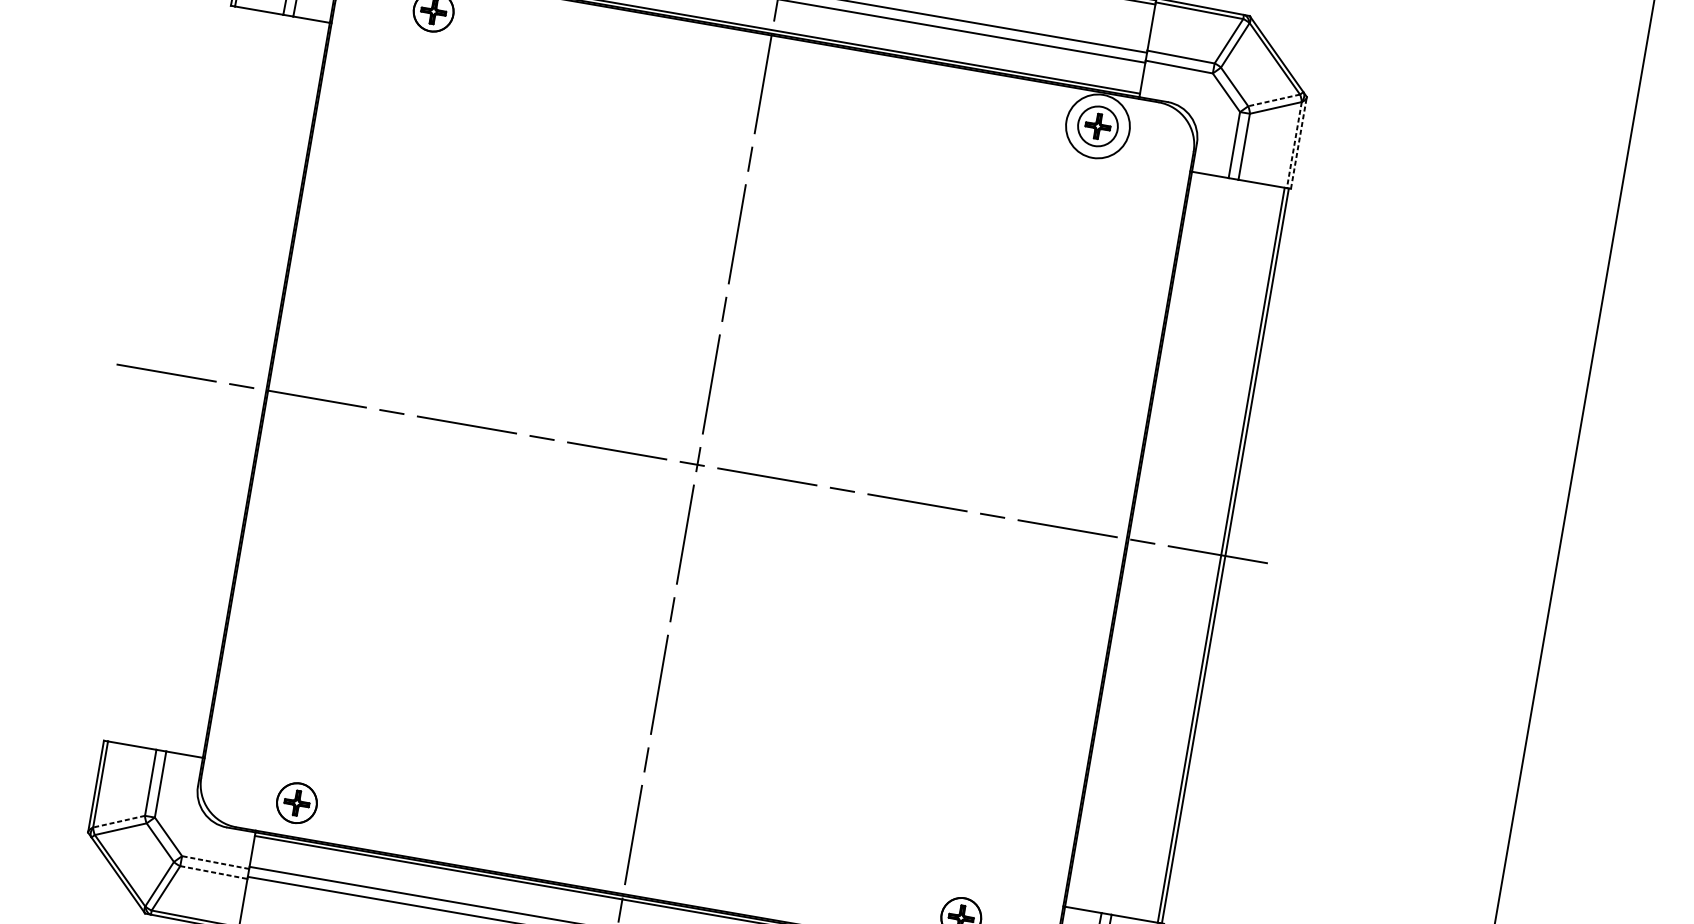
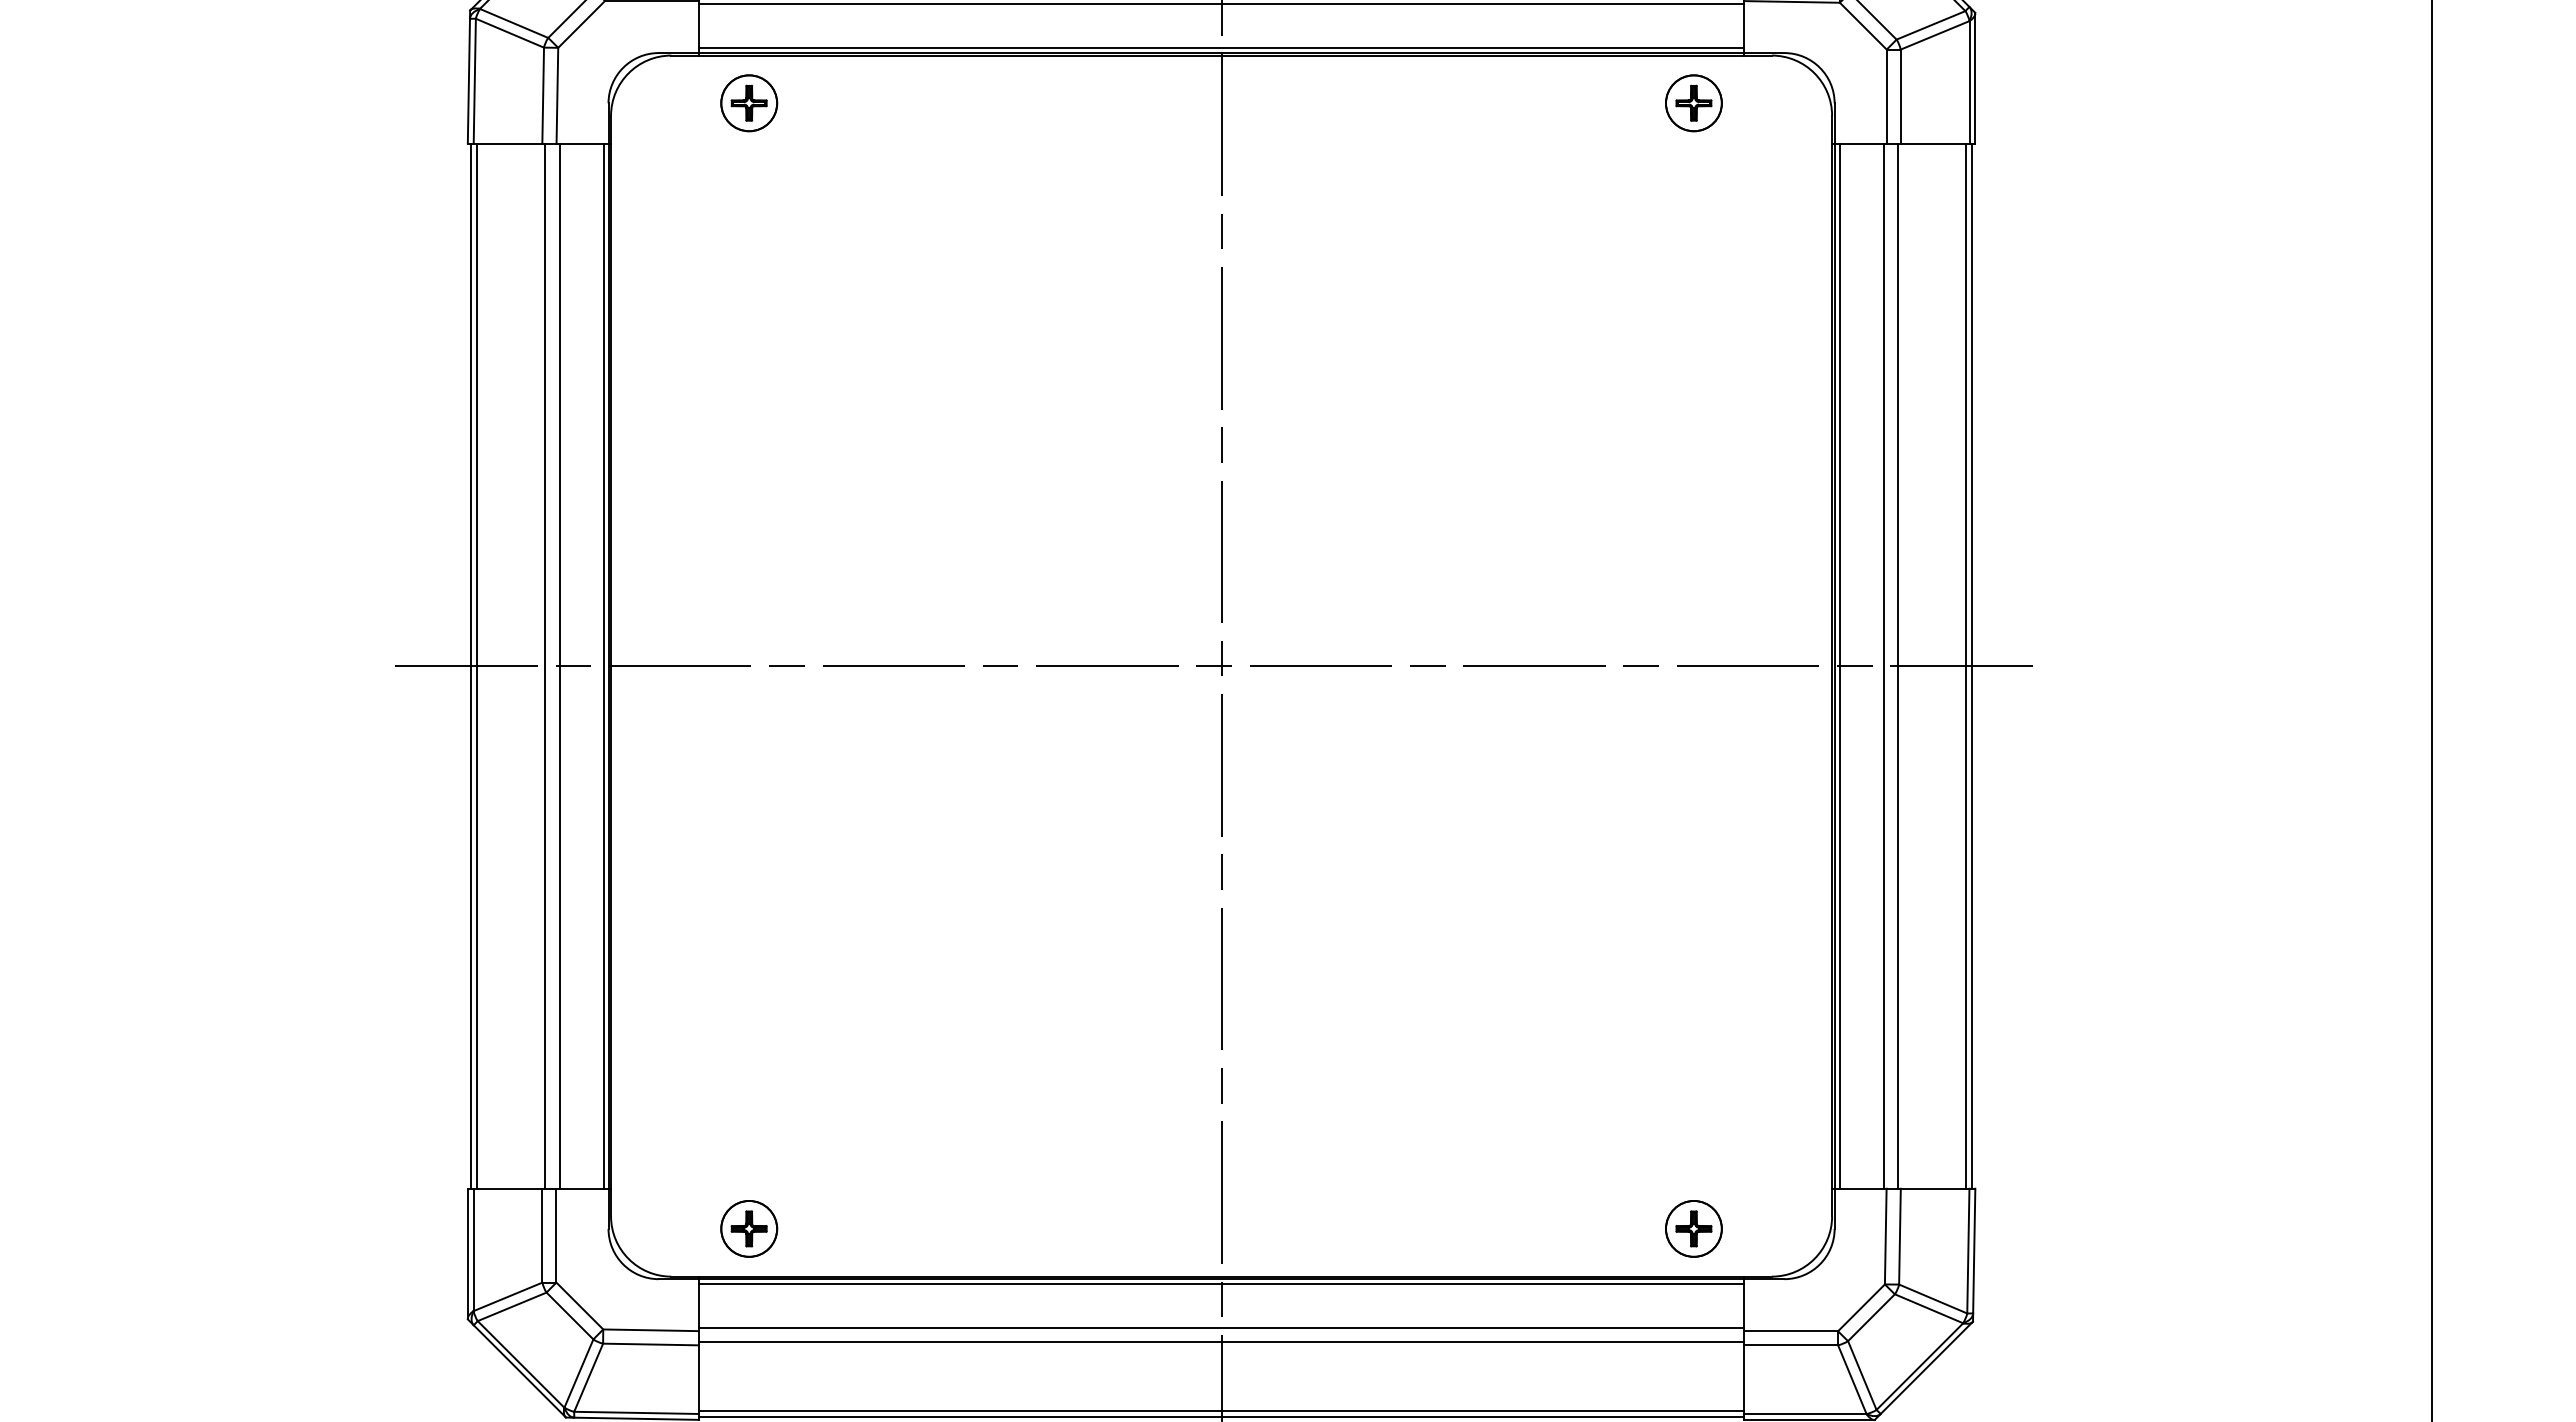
line: (1273, 100) -> (1930, 25), dashed -> solid
circle: (1097, 126) -> (1693, 103), size x0.62
line: (1299, 143) -> (1975, 78), dashed -> solid
line: (1294, 145) -> (1969, 82), dashed -> solid
line: (169, 373) -> (470, 665), added
line: (173, 373) -> (476, 665), added
line: (222, 382) -> (545, 665), added
line: (231, 383) -> (559, 665), added
line: (262, 389) -> (603, 665), added
line: (1132, 539) -> (1839, 665), added
line: (1163, 544) -> (1883, 665), added
line: (1172, 546) -> (1897, 665), added
line: (118, 822) -> (507, 1297), dashed -> solid
line: (215, 862) -> (651, 1330), dashed -> solid
line: (214, 872) -> (651, 1344), dashed -> solid

